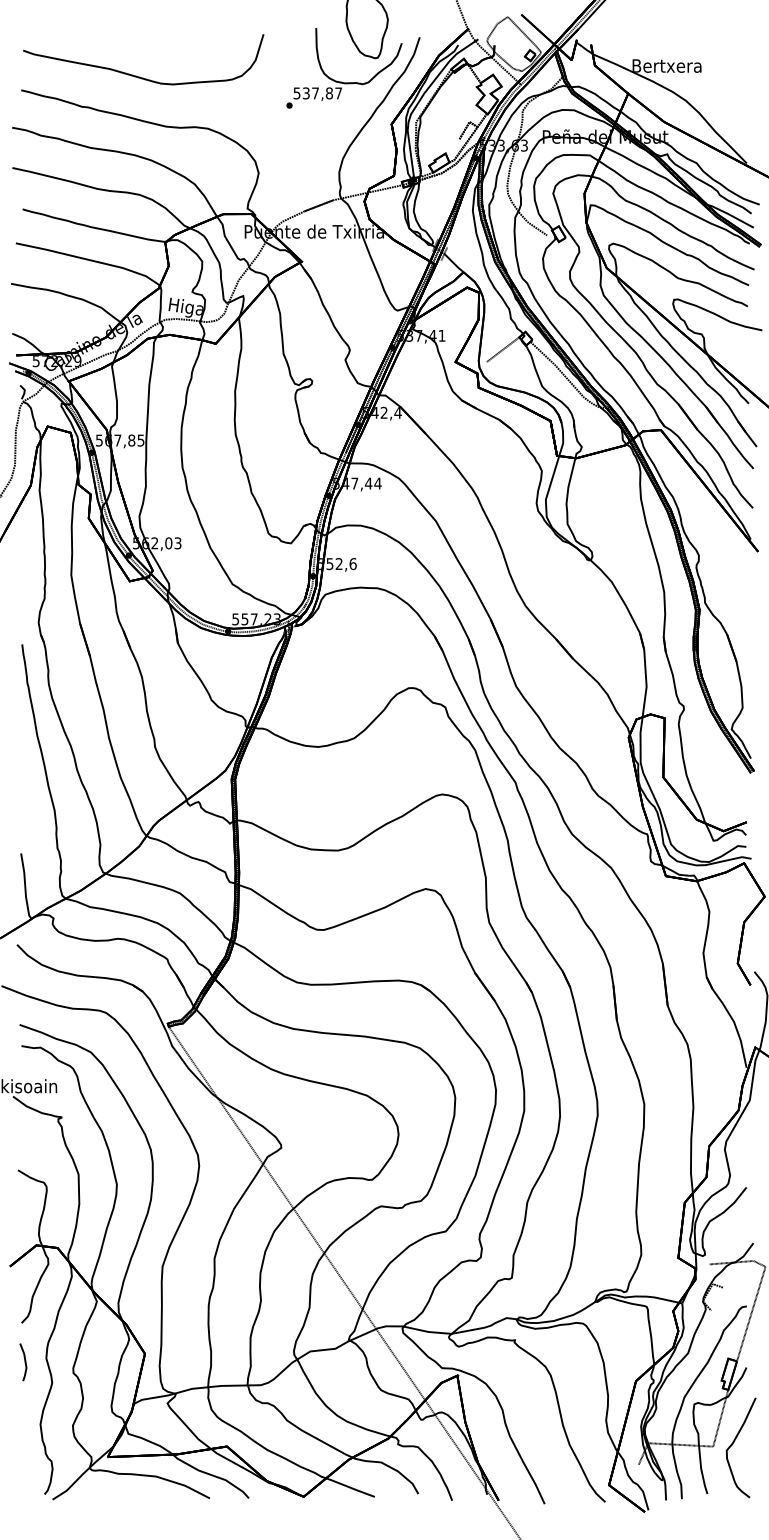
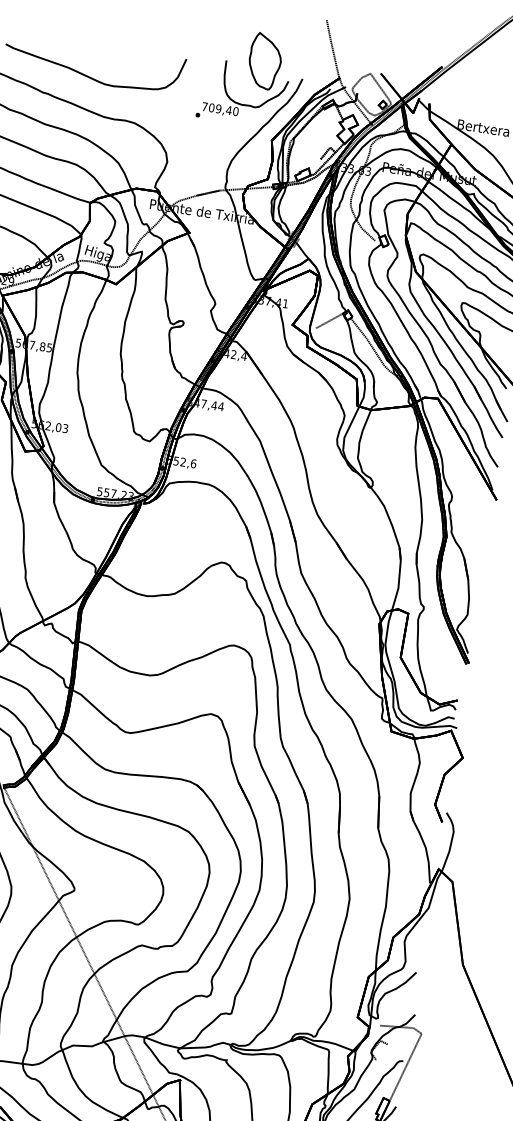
text: (317, 93) -> (220, 109), 537,87 -> 709,40

